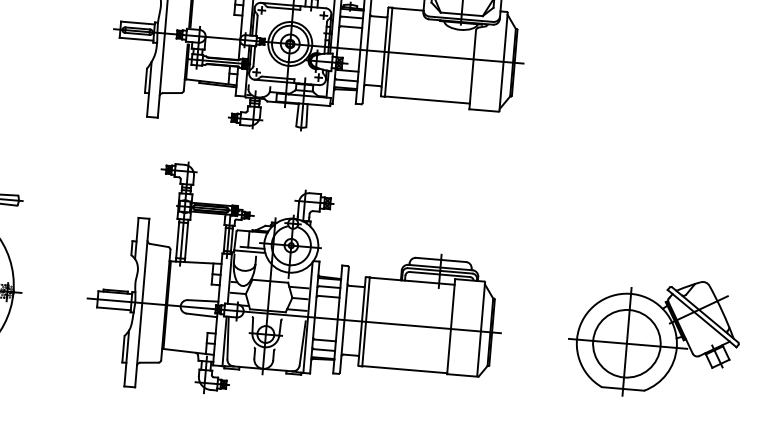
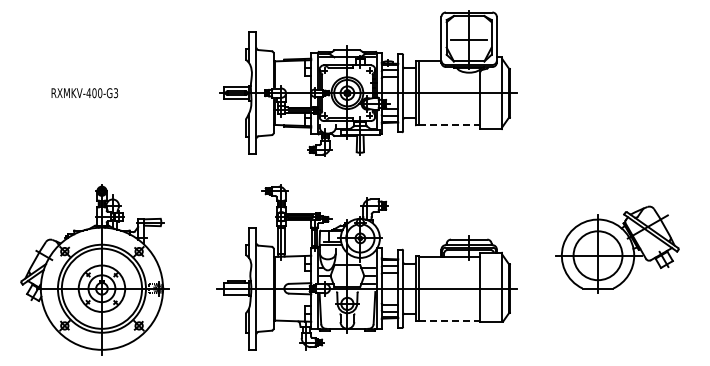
line: (427, 100) -> (449, 125), solid -> dashed
part: (654, 337) -> (617, 249), moved
line: (404, 369) -> (449, 320), solid -> dashed

